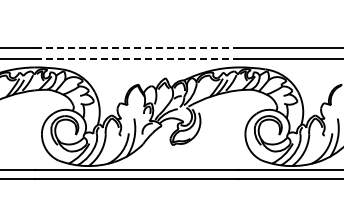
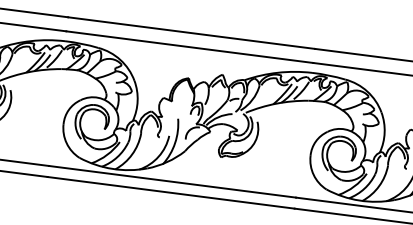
line: (136, 47) -> (191, 32), dashed -> solid
line: (136, 59) -> (190, 47), dashed -> solid

